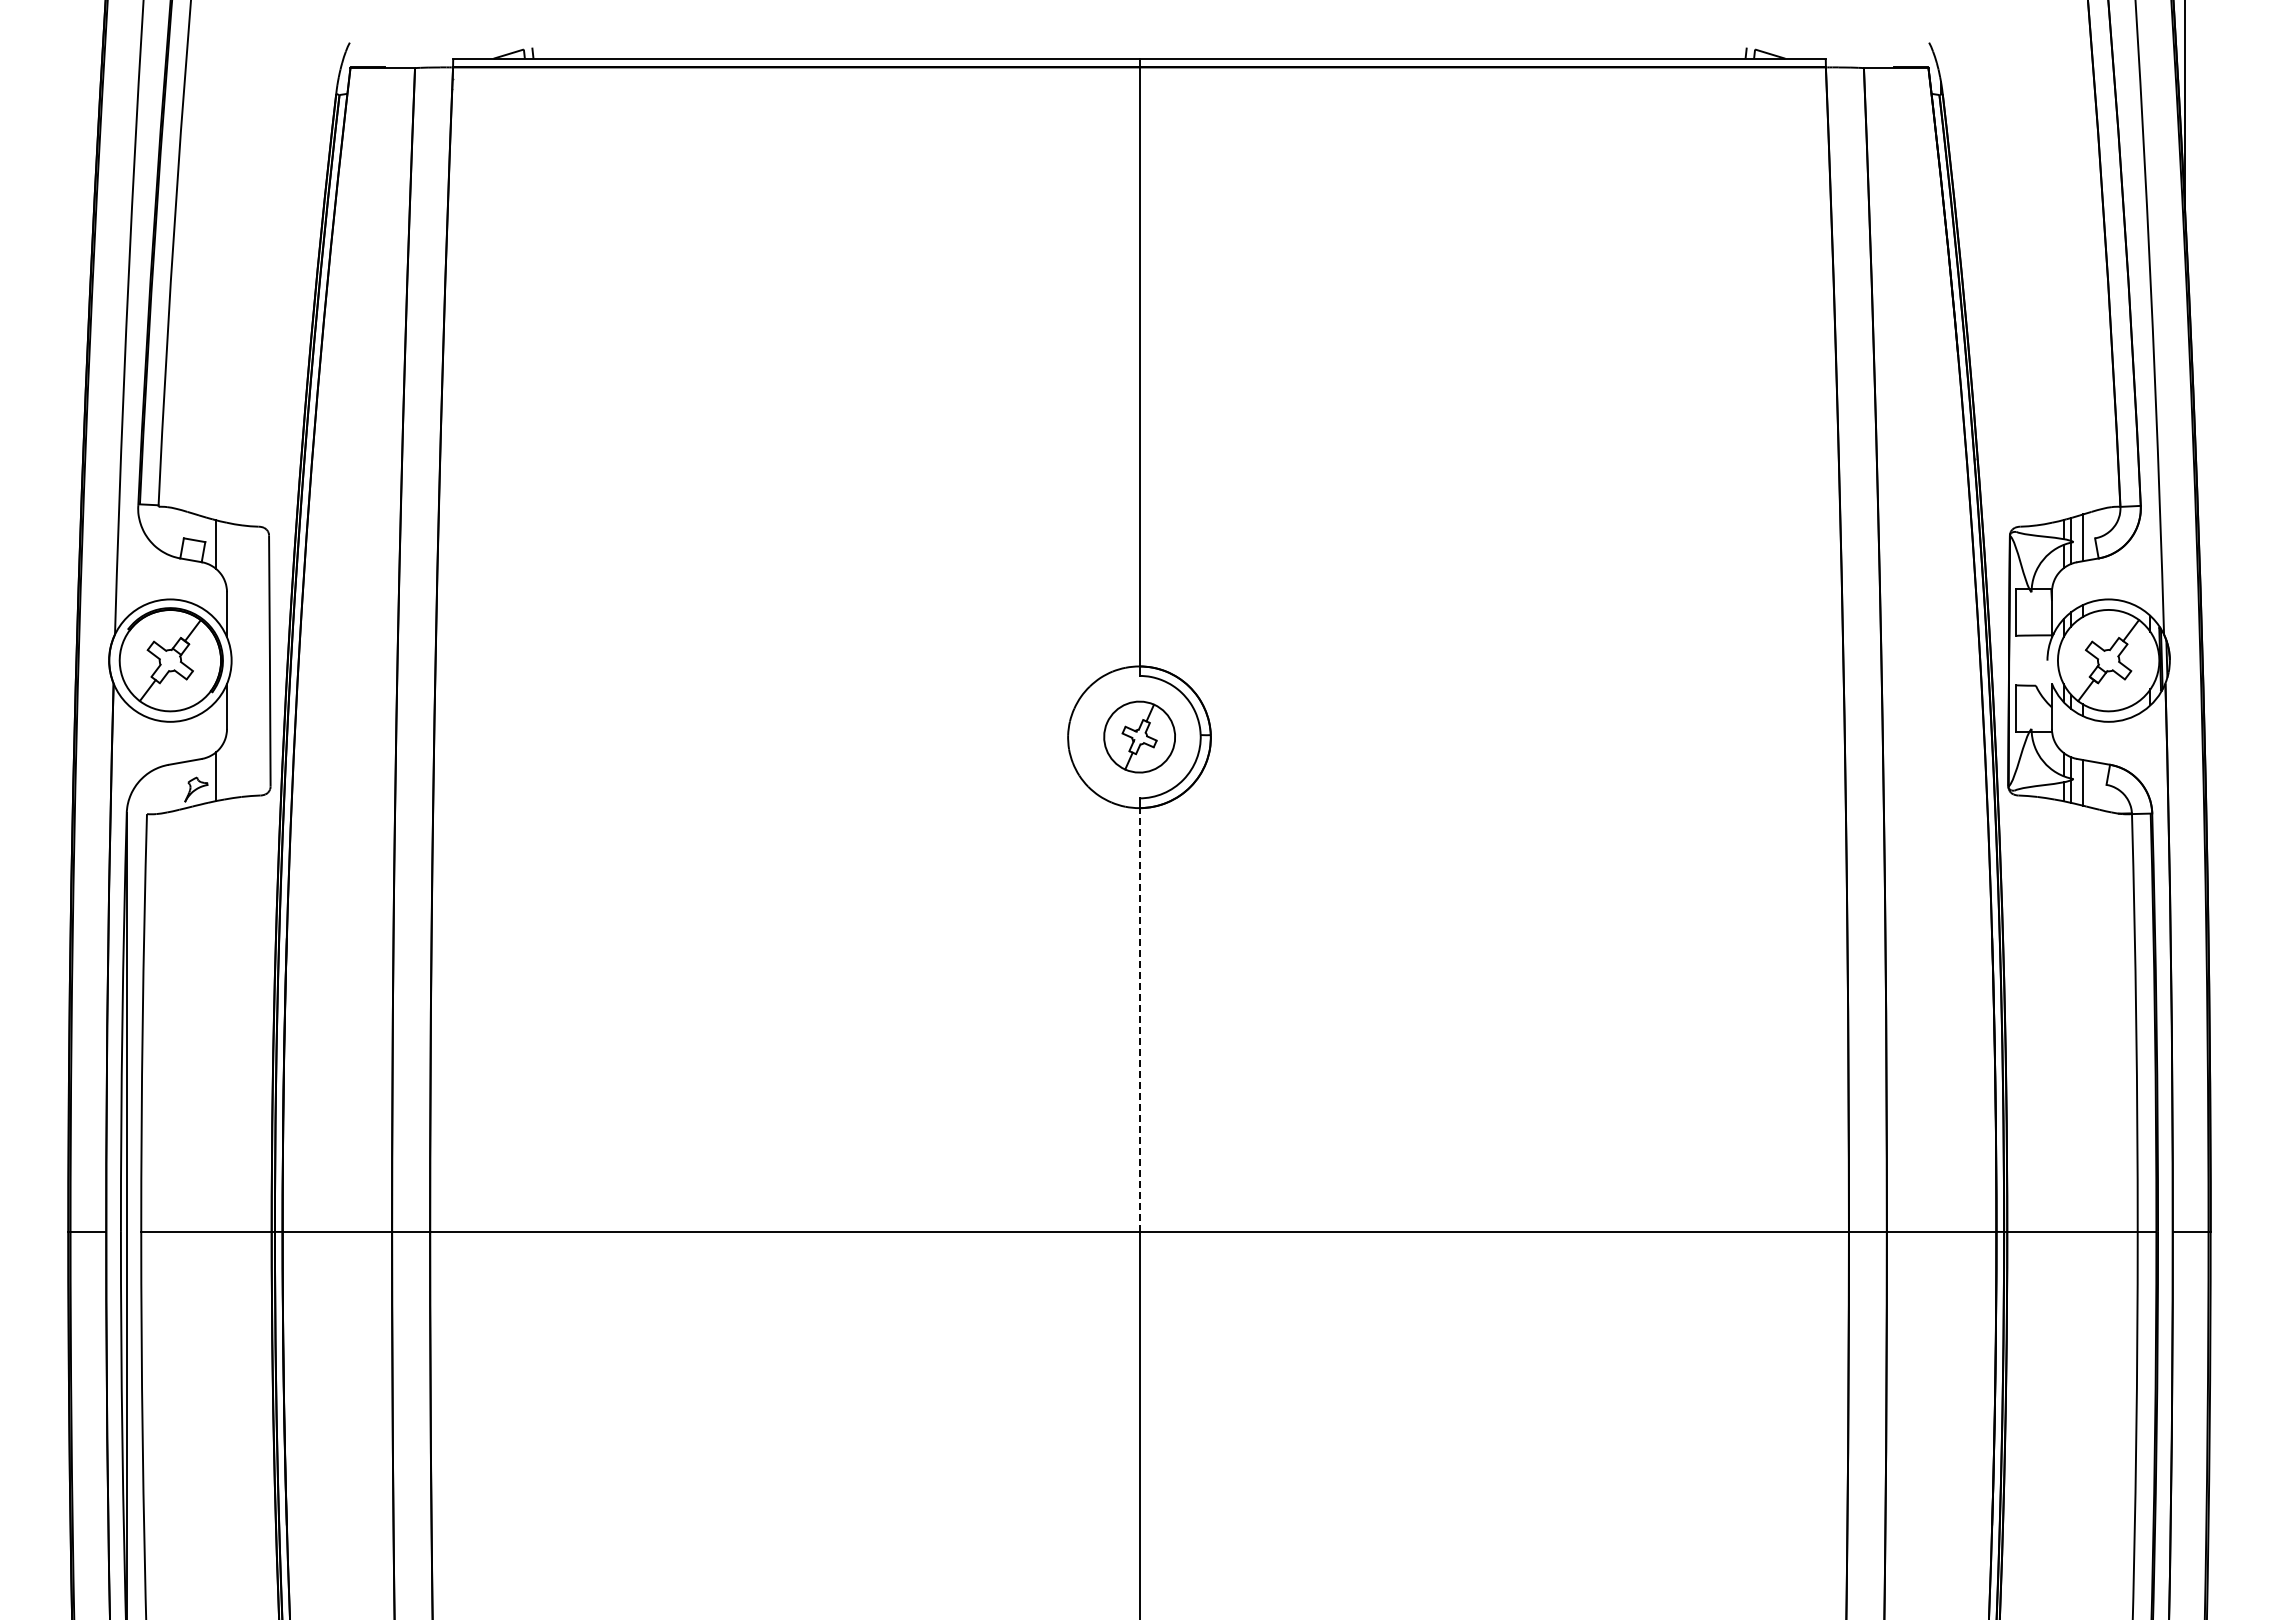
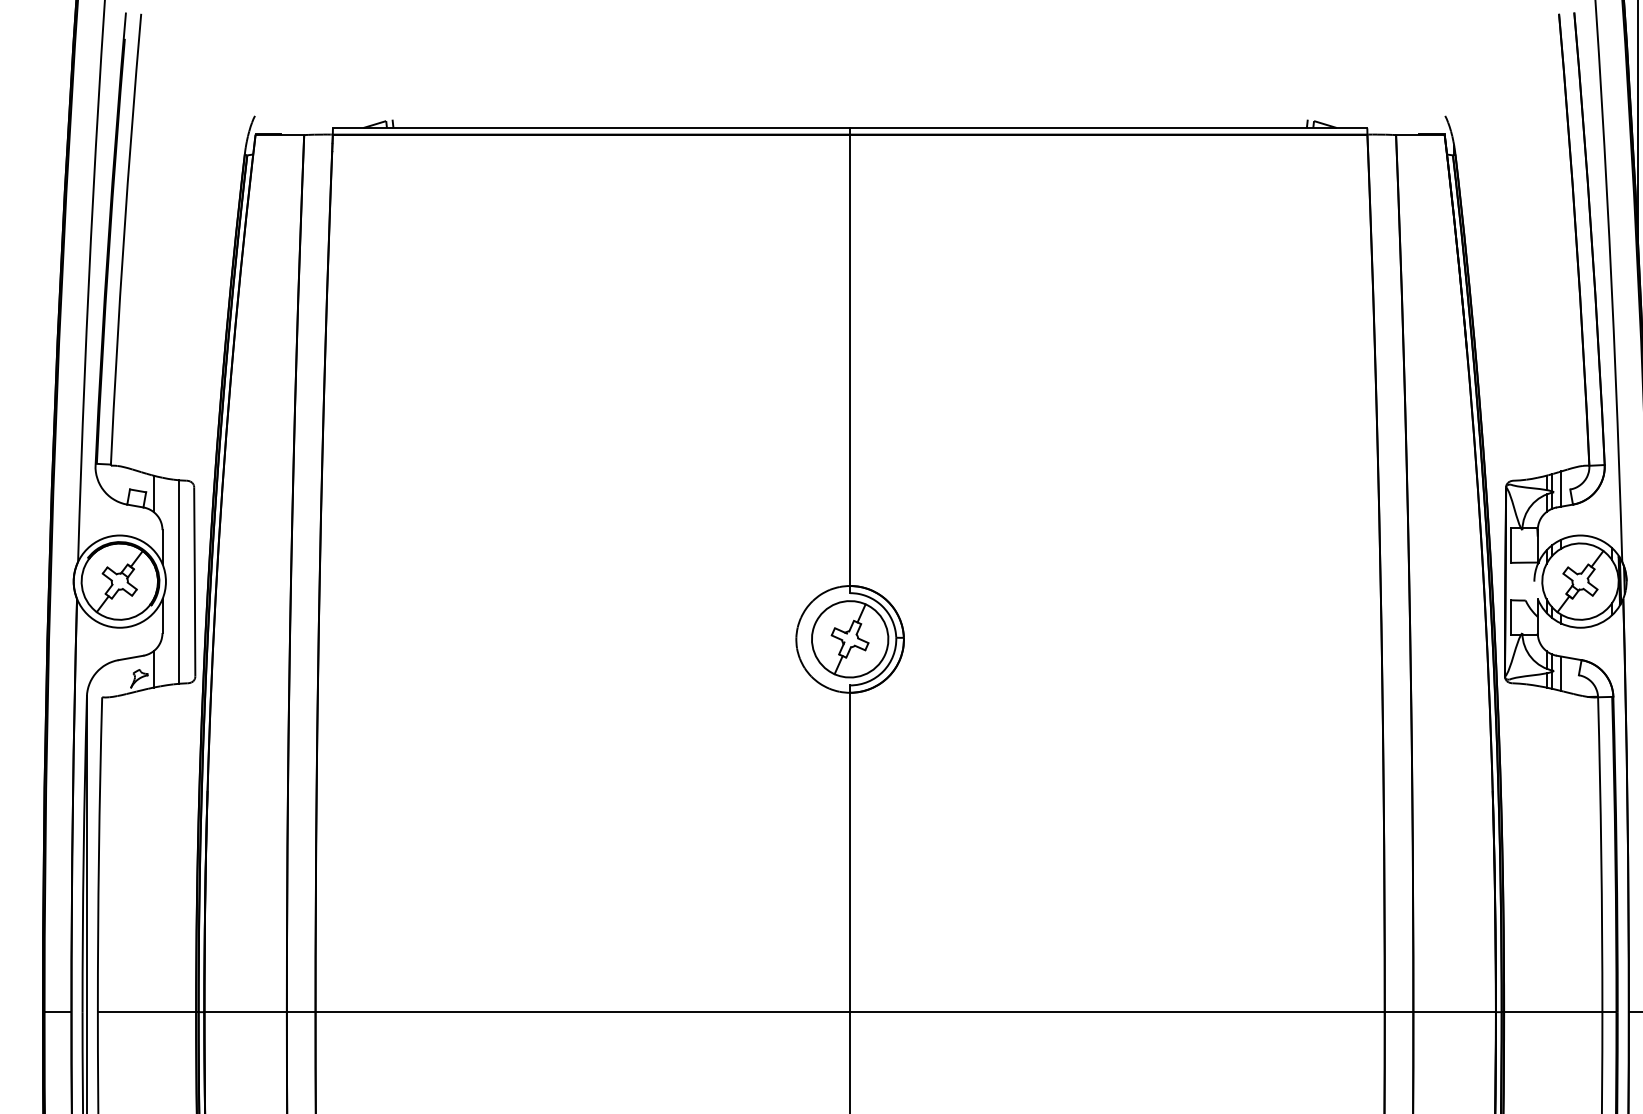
line: (249, 661) -> (179, 582), added
part: (1139, 736) -> (850, 638), size x1.43
line: (1139, 1020) -> (850, 852), dashed -> solid

